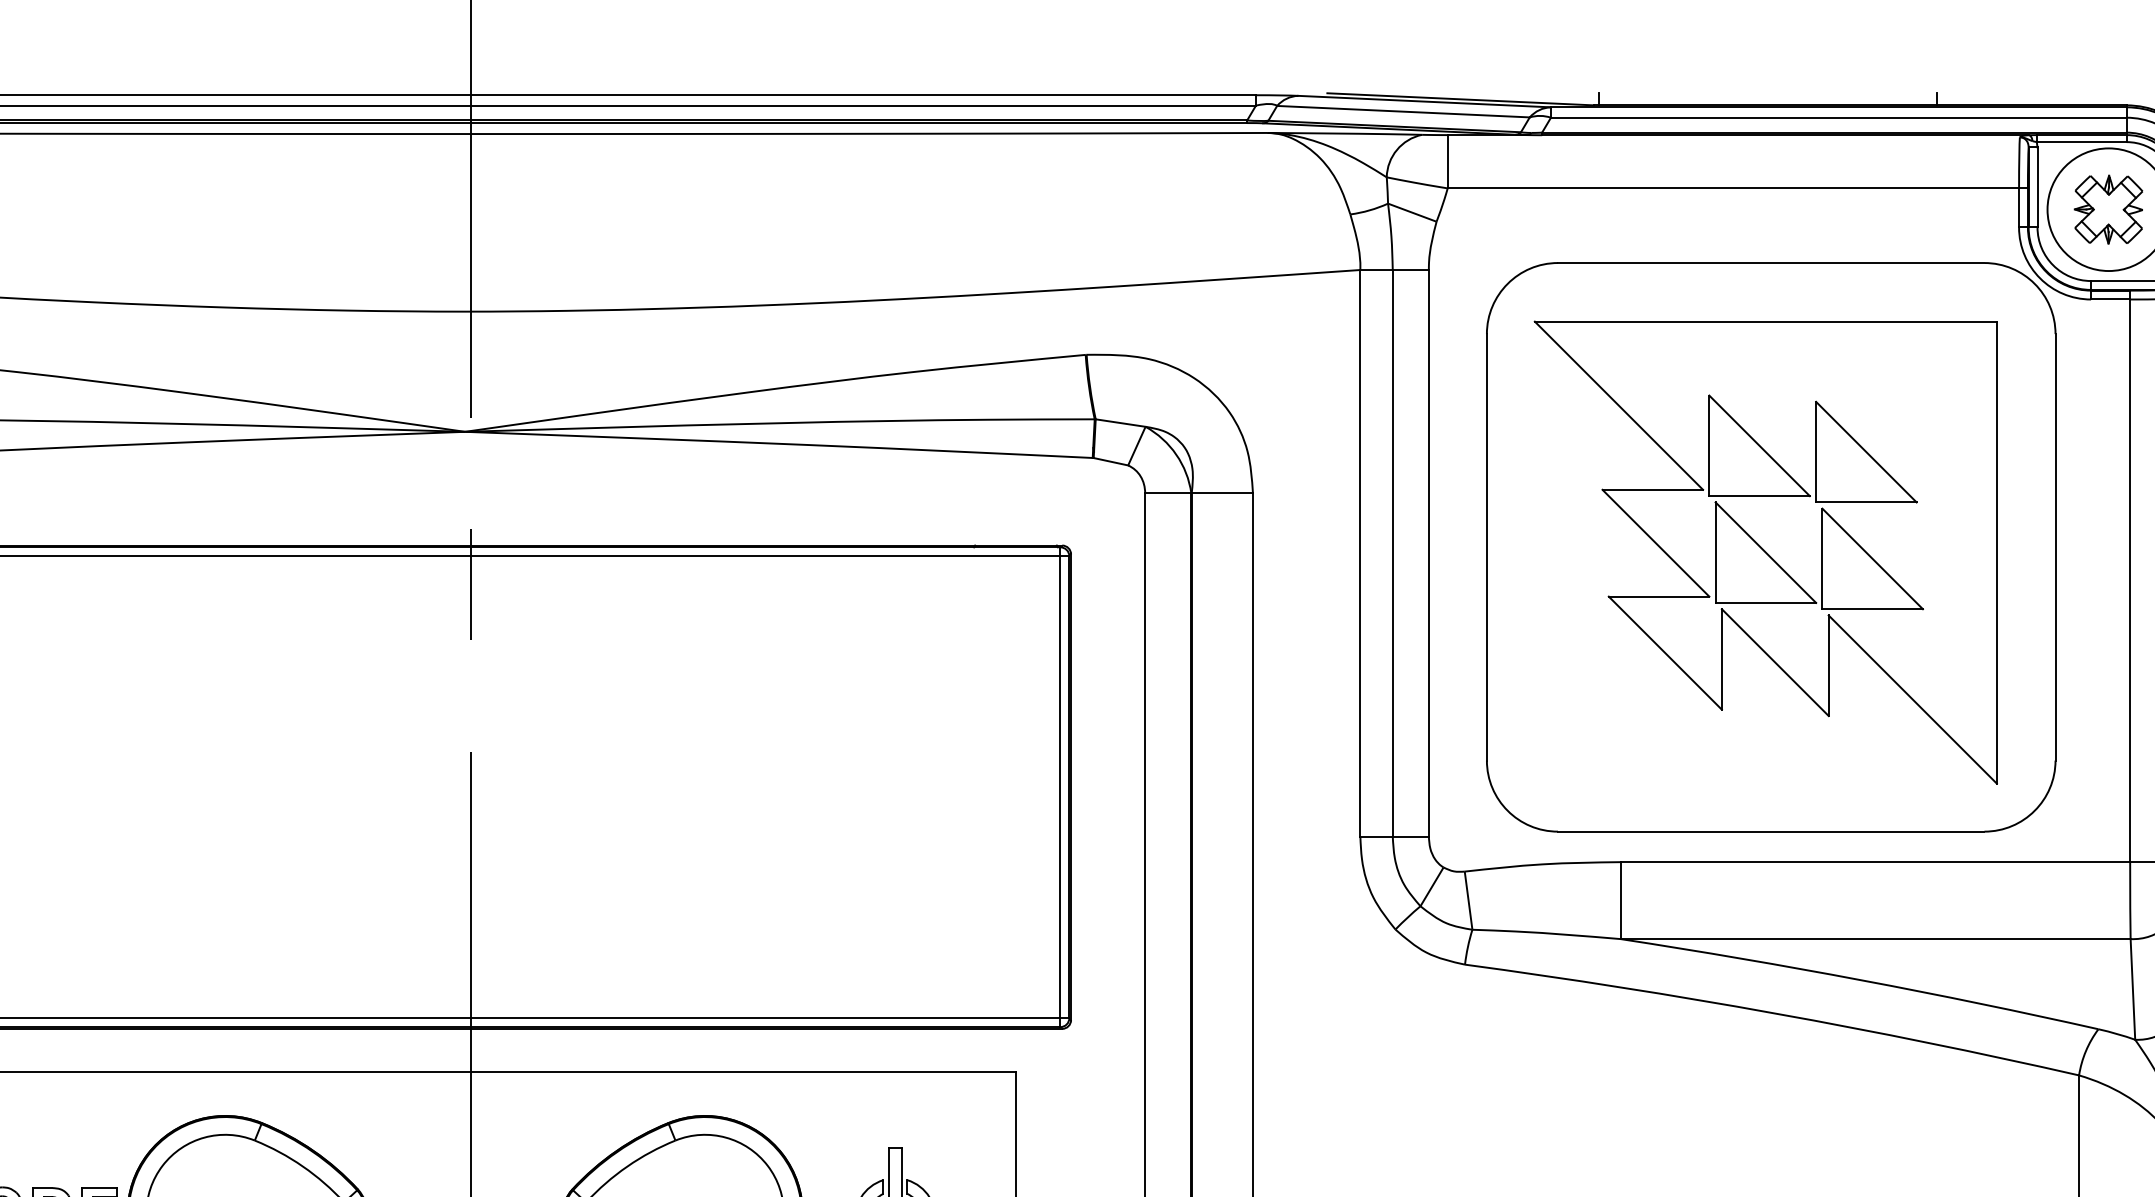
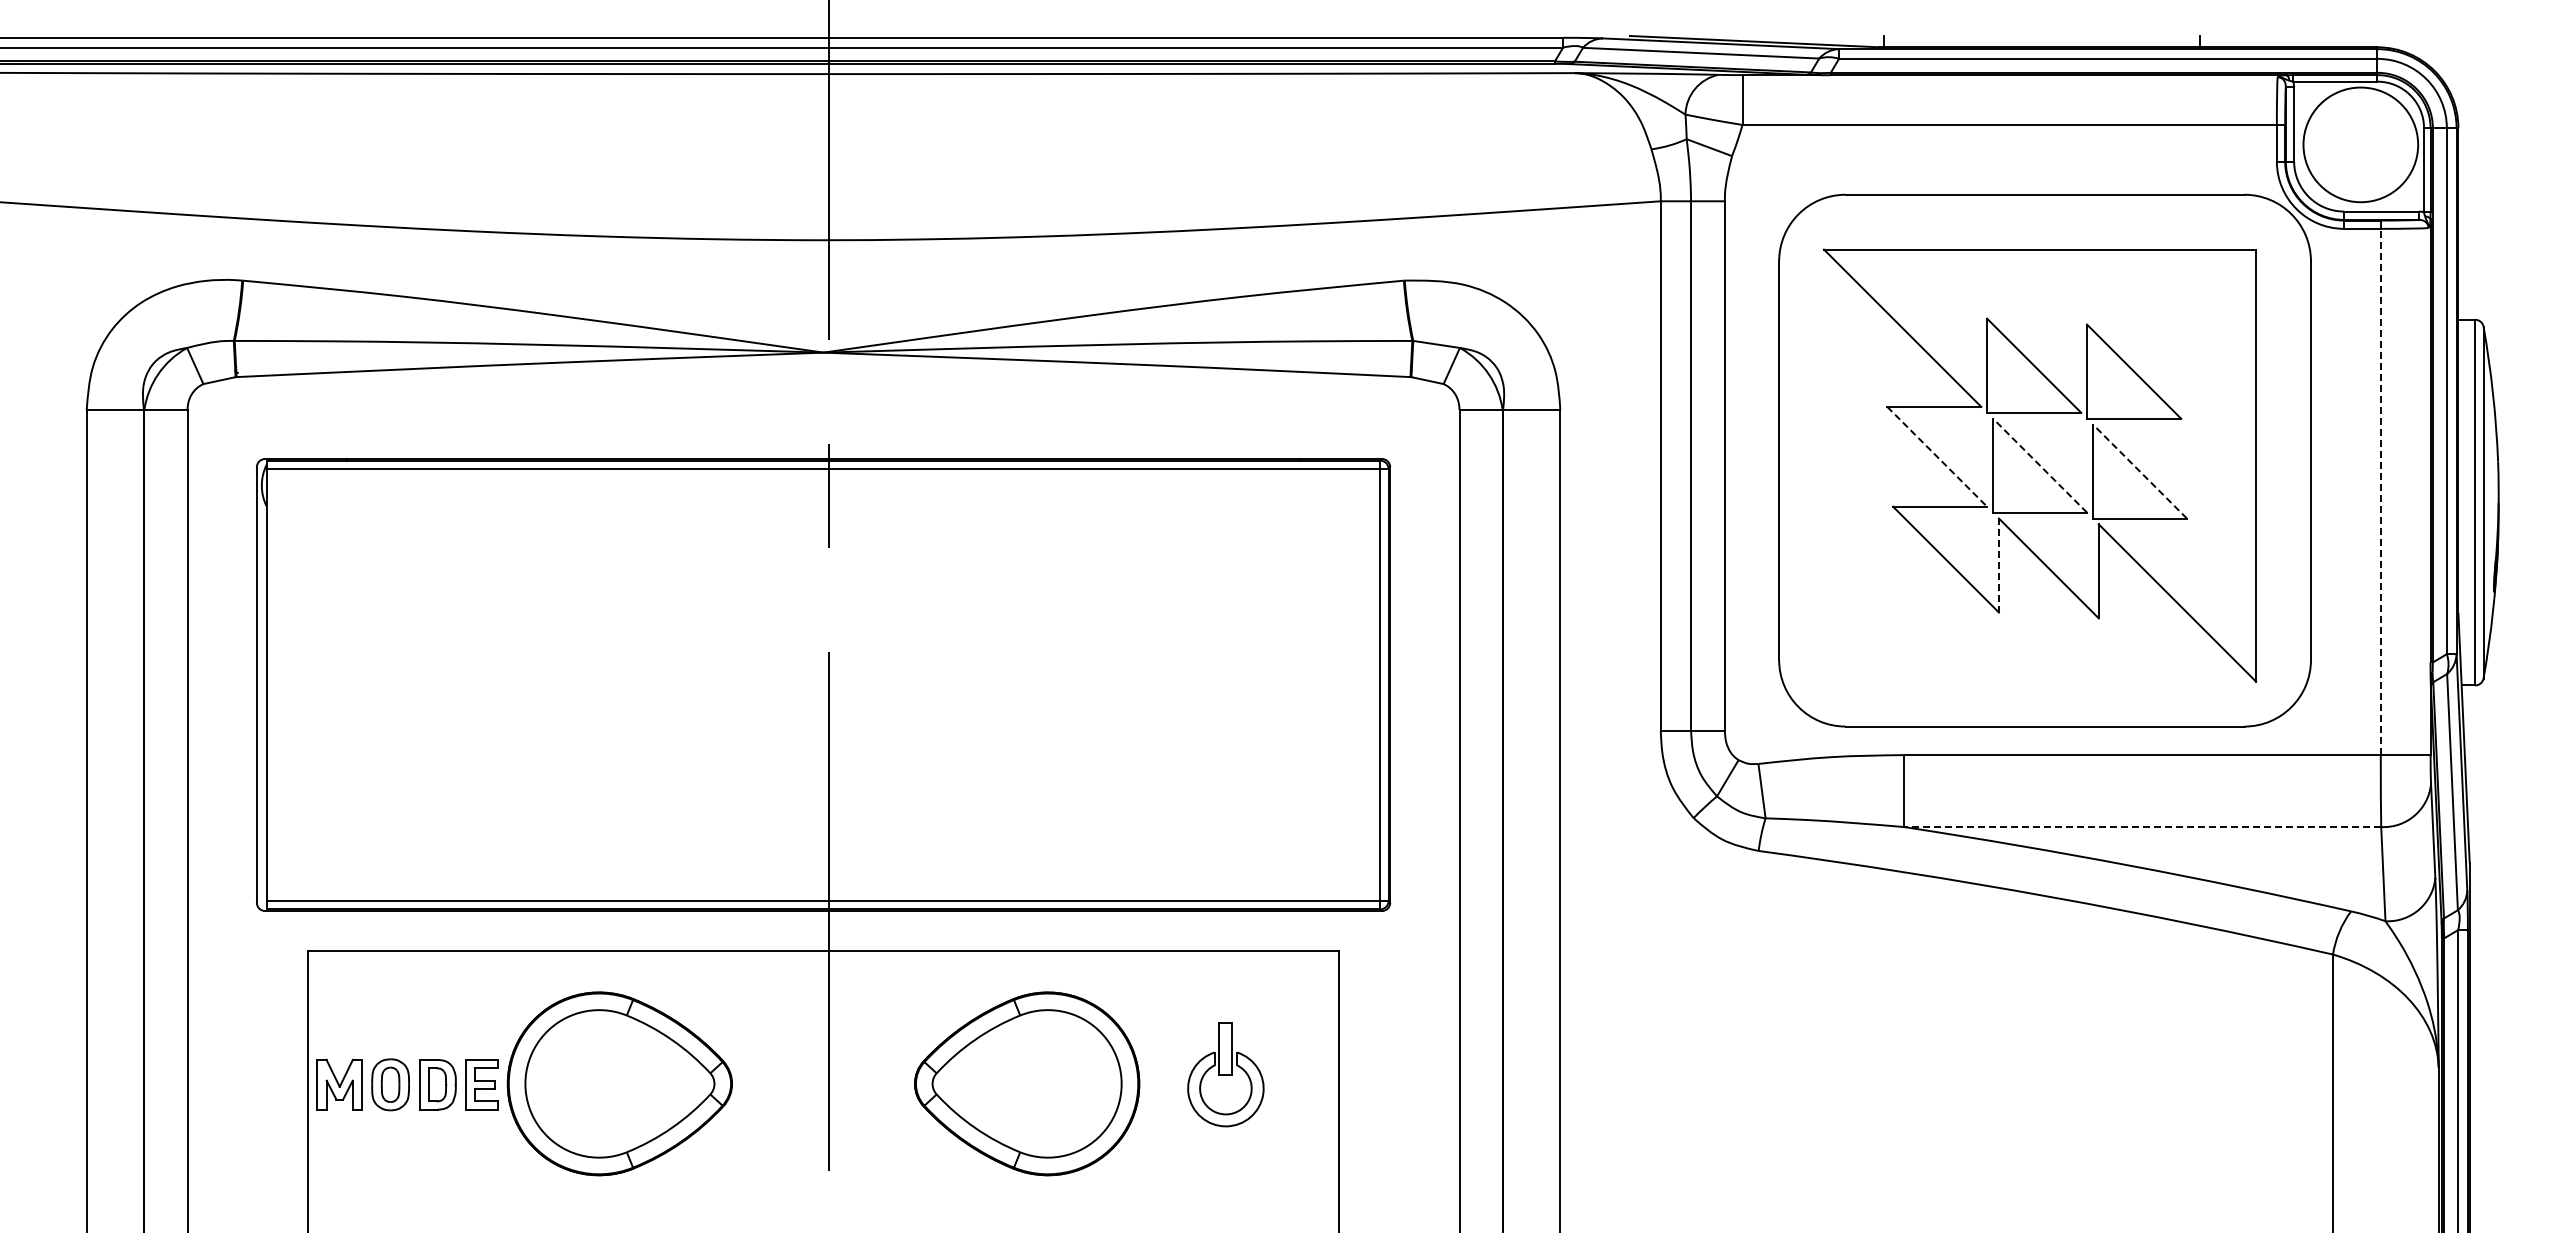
part: (2108, 209) -> (2360, 144), removed
line: (1656, 542) -> (1937, 456), solid -> dashed
line: (1765, 552) -> (2039, 465), solid -> dashed
line: (1872, 558) -> (2139, 471), solid -> dashed
line: (2129, 580) -> (2380, 491), solid -> dashed
line: (1721, 659) -> (1998, 565), solid -> dashed
line: (1875, 939) -> (2142, 827), solid -> dashed

